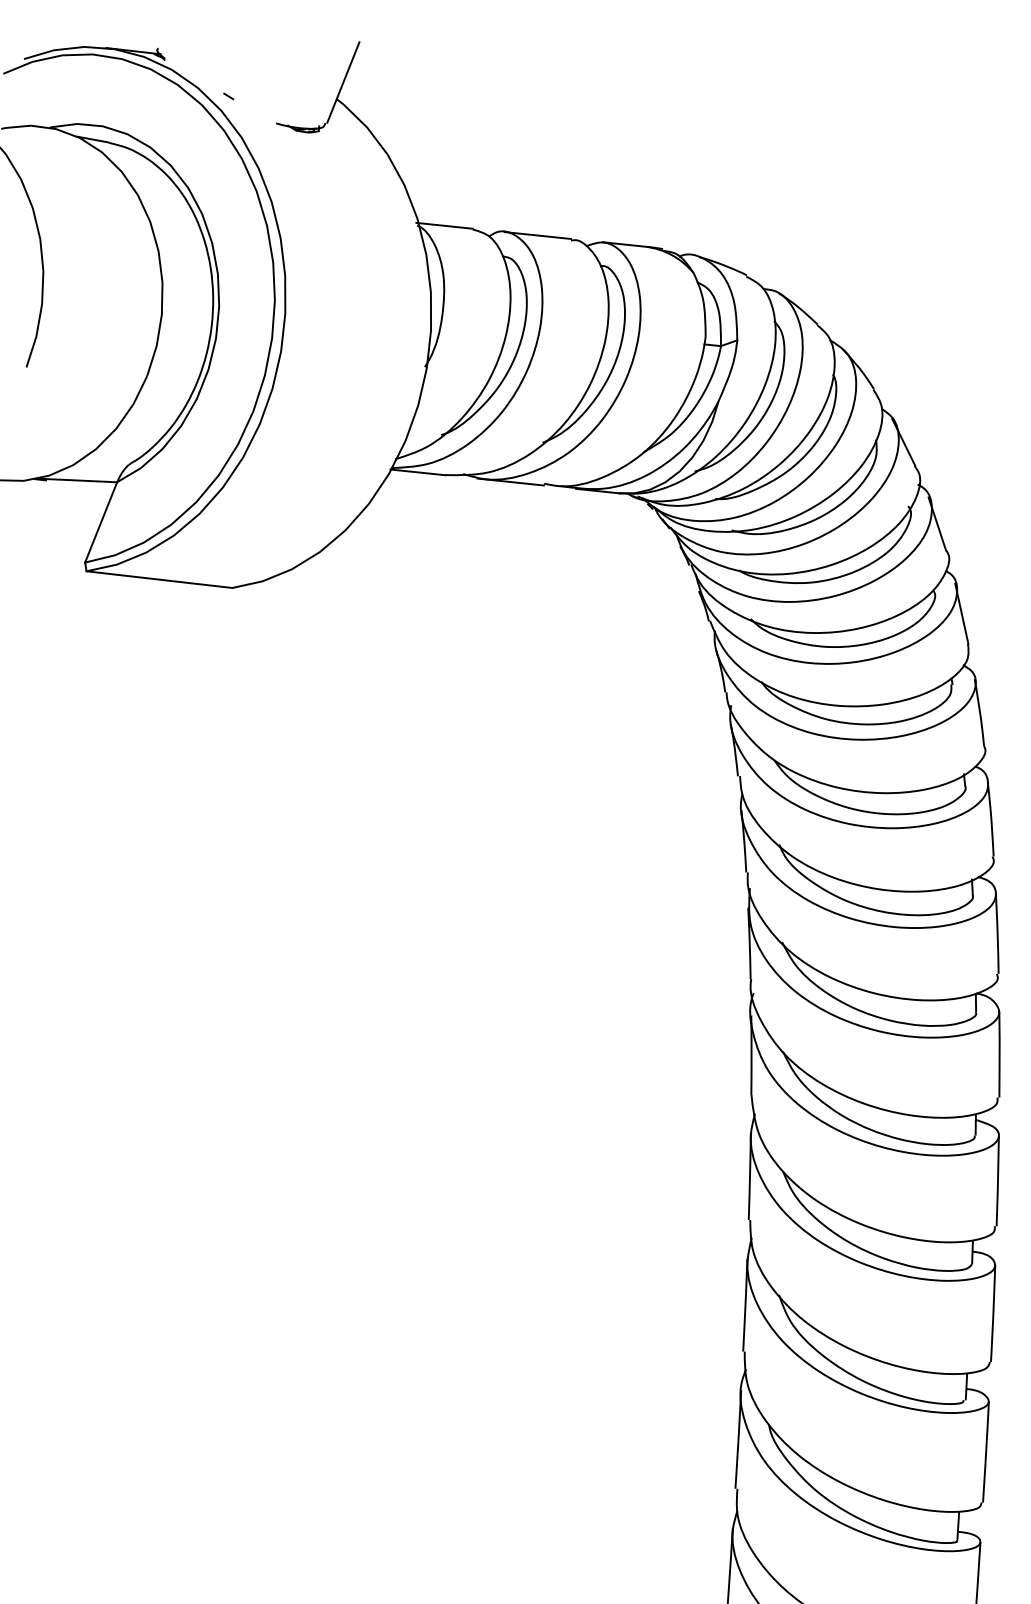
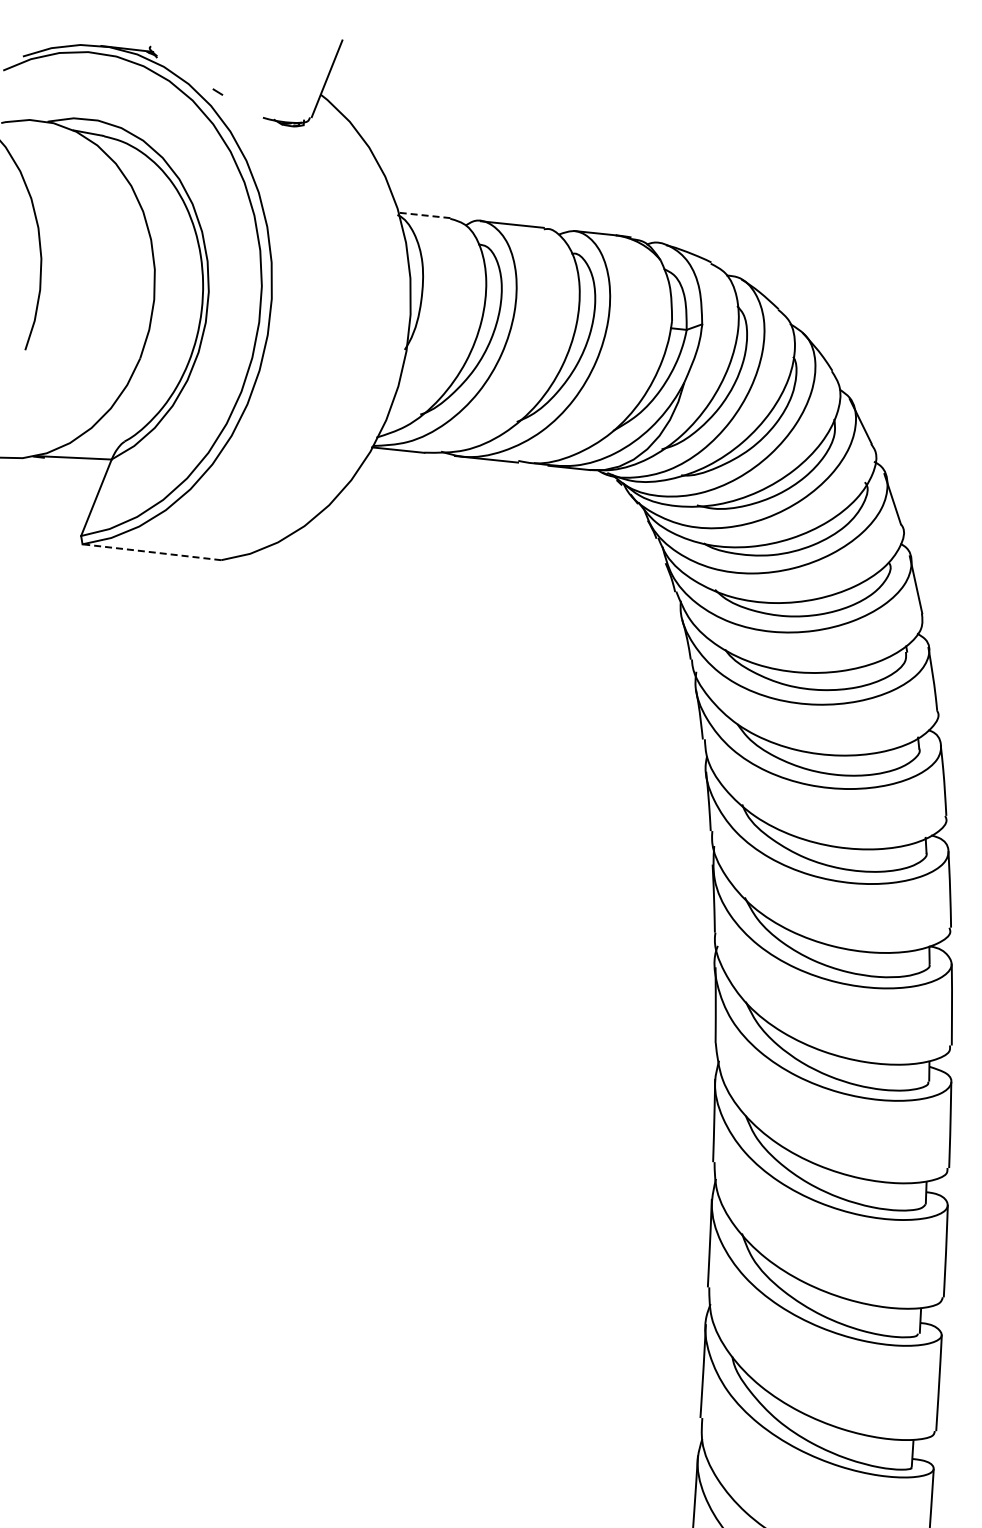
line: (444, 226) -> (423, 215), solid -> dashed
line: (158, 579) -> (151, 552), solid -> dashed

